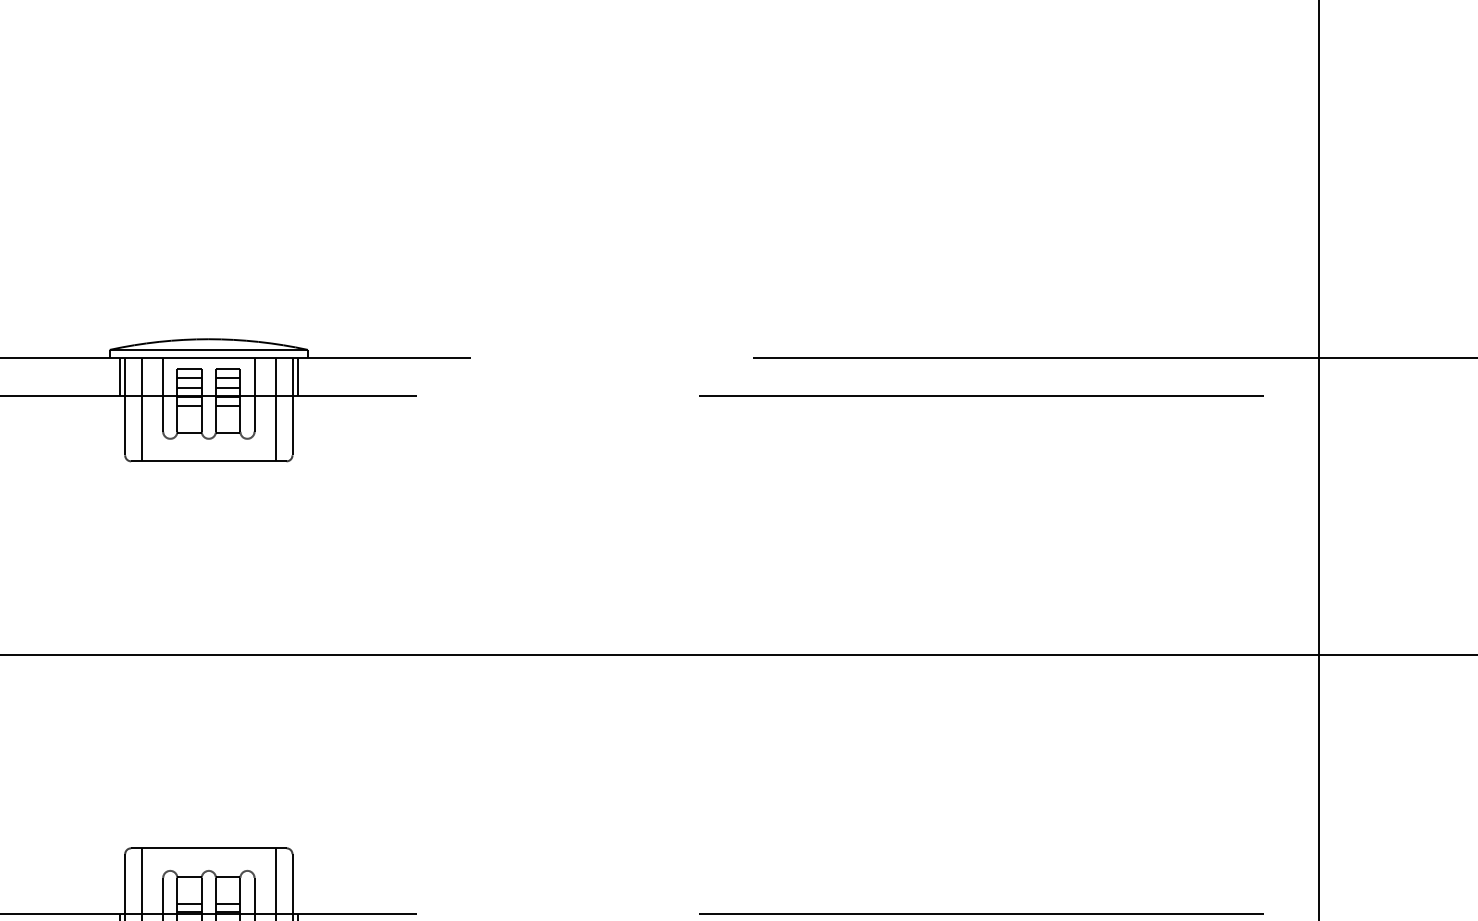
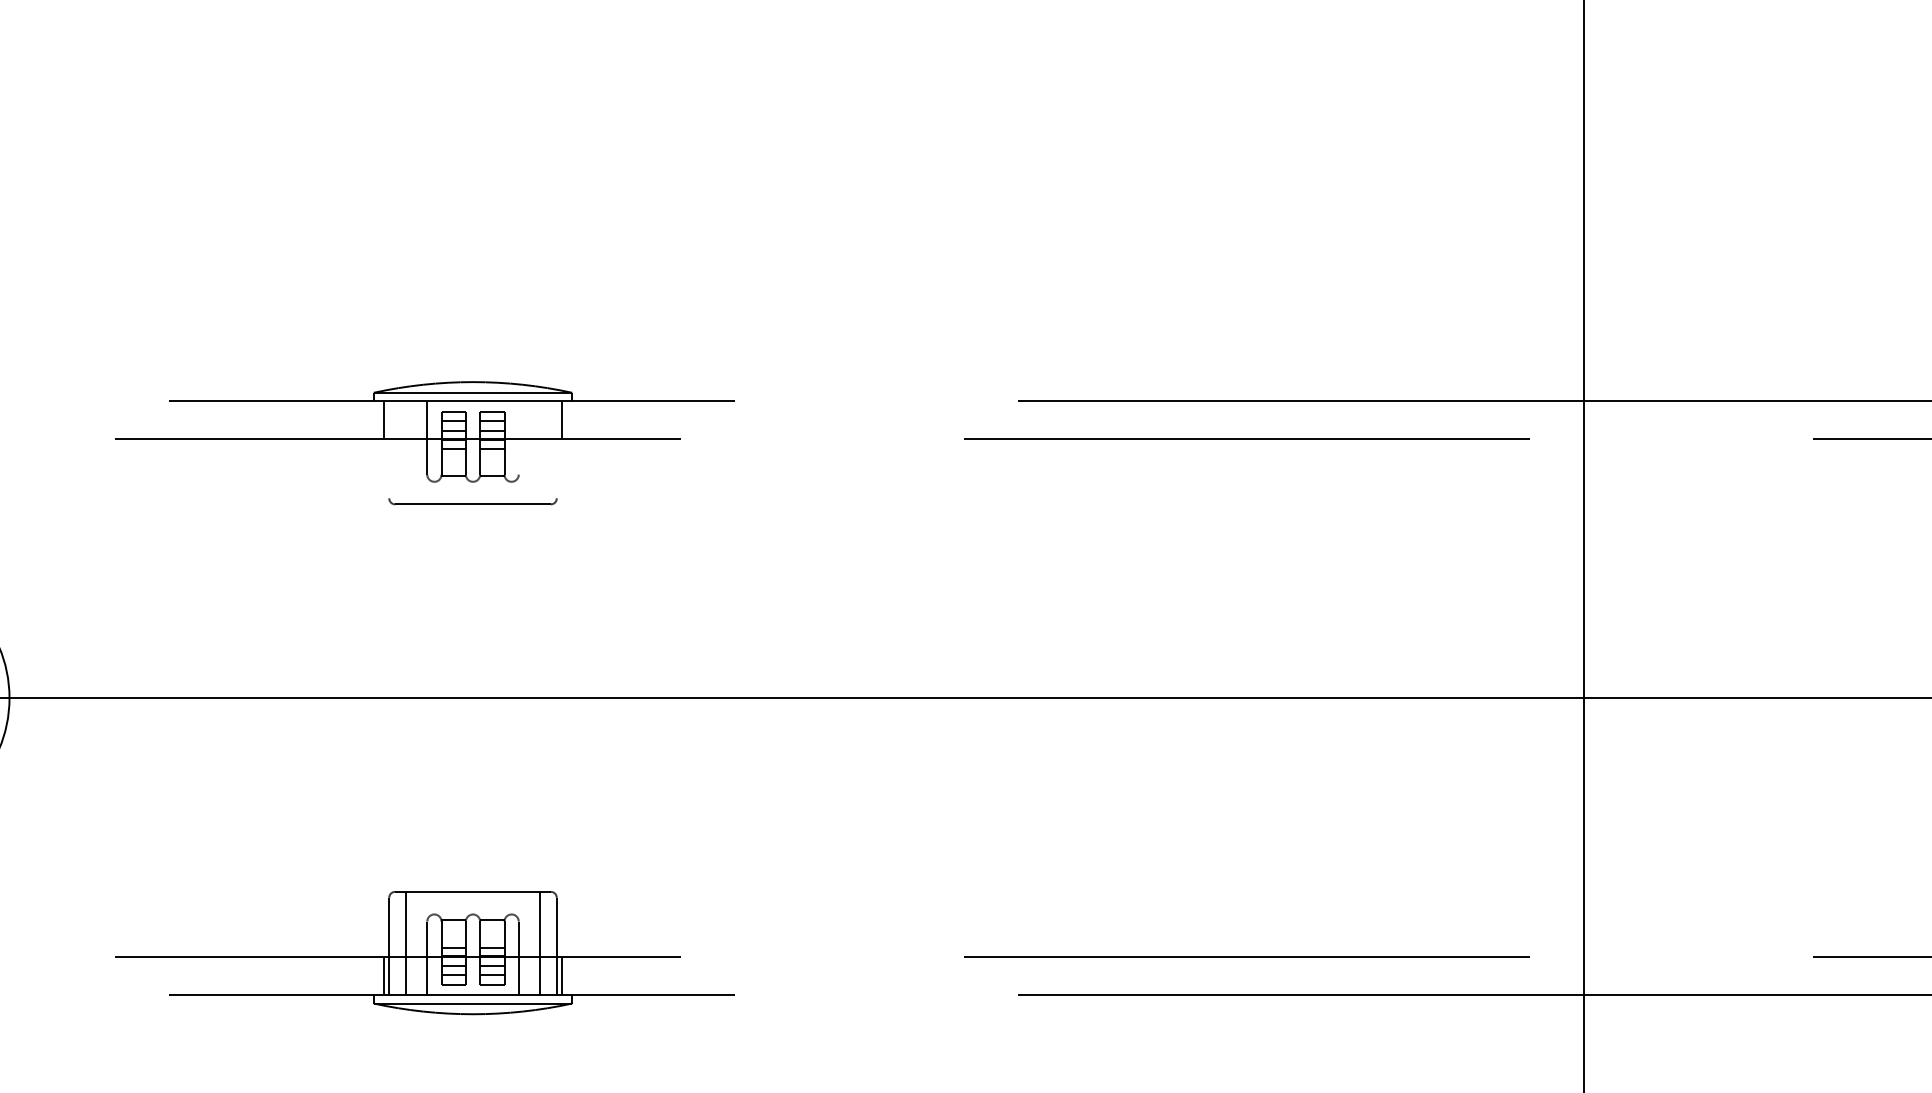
line: (254, 394) -> (518, 437), removed
line: (125, 406) -> (389, 449), removed
line: (292, 406) -> (556, 449), removed
line: (141, 409) -> (405, 452), removed
line: (276, 409) -> (540, 452), removed

